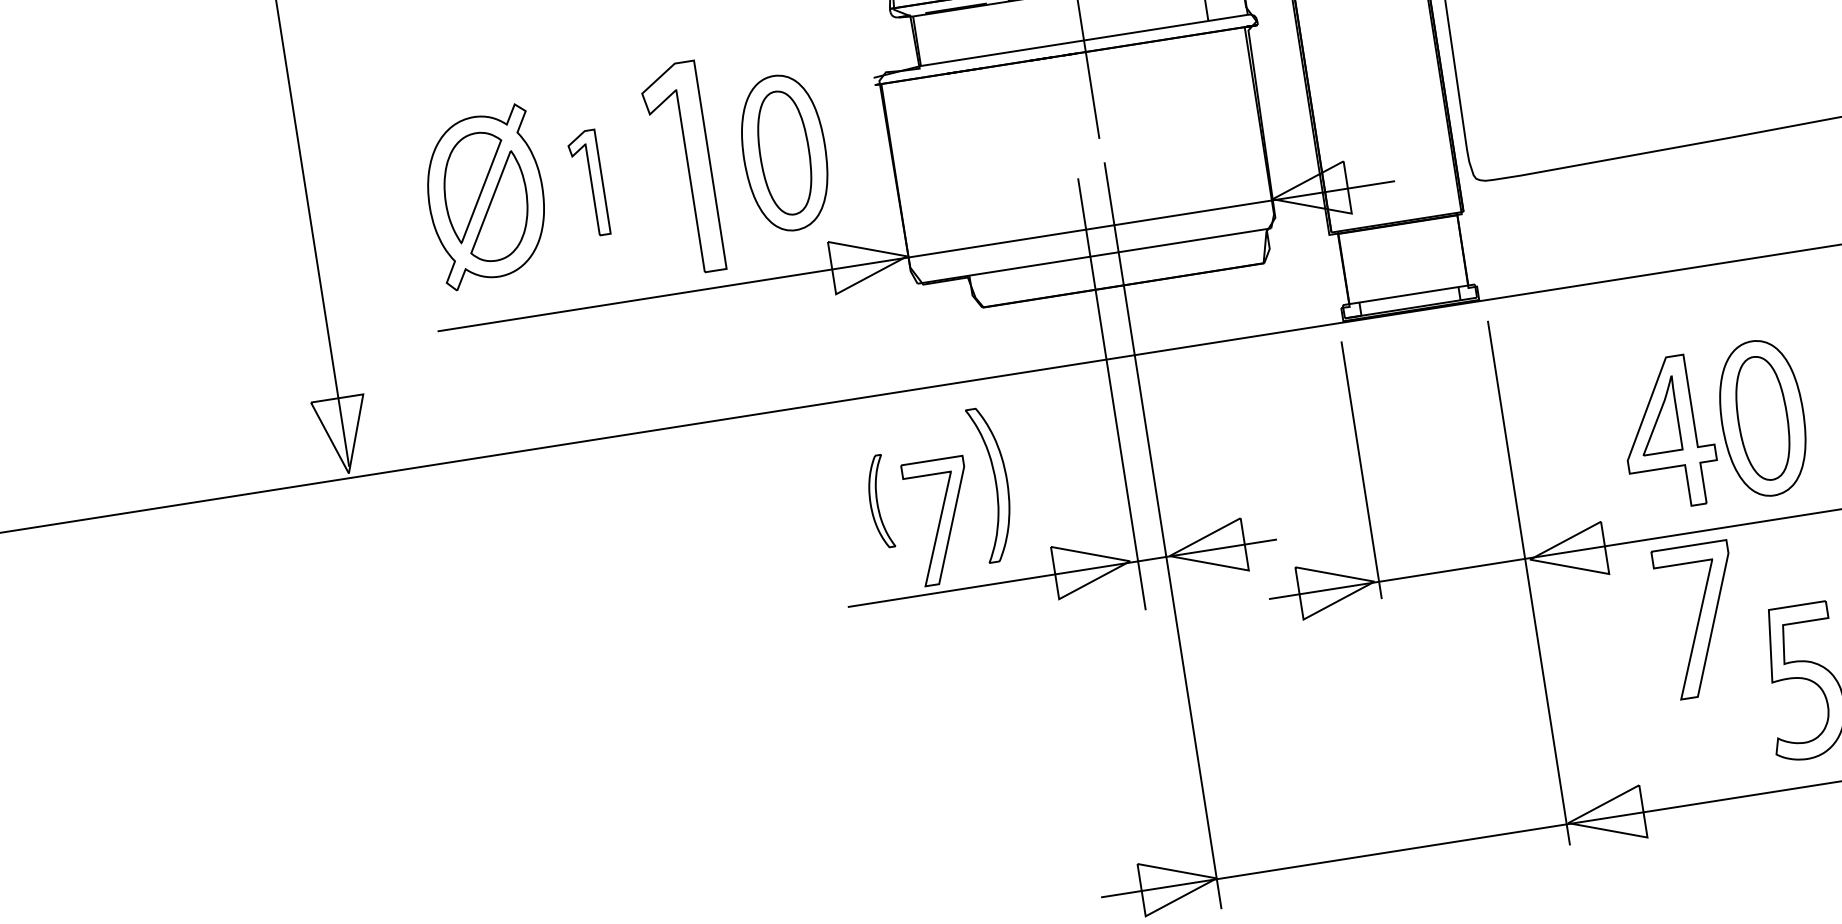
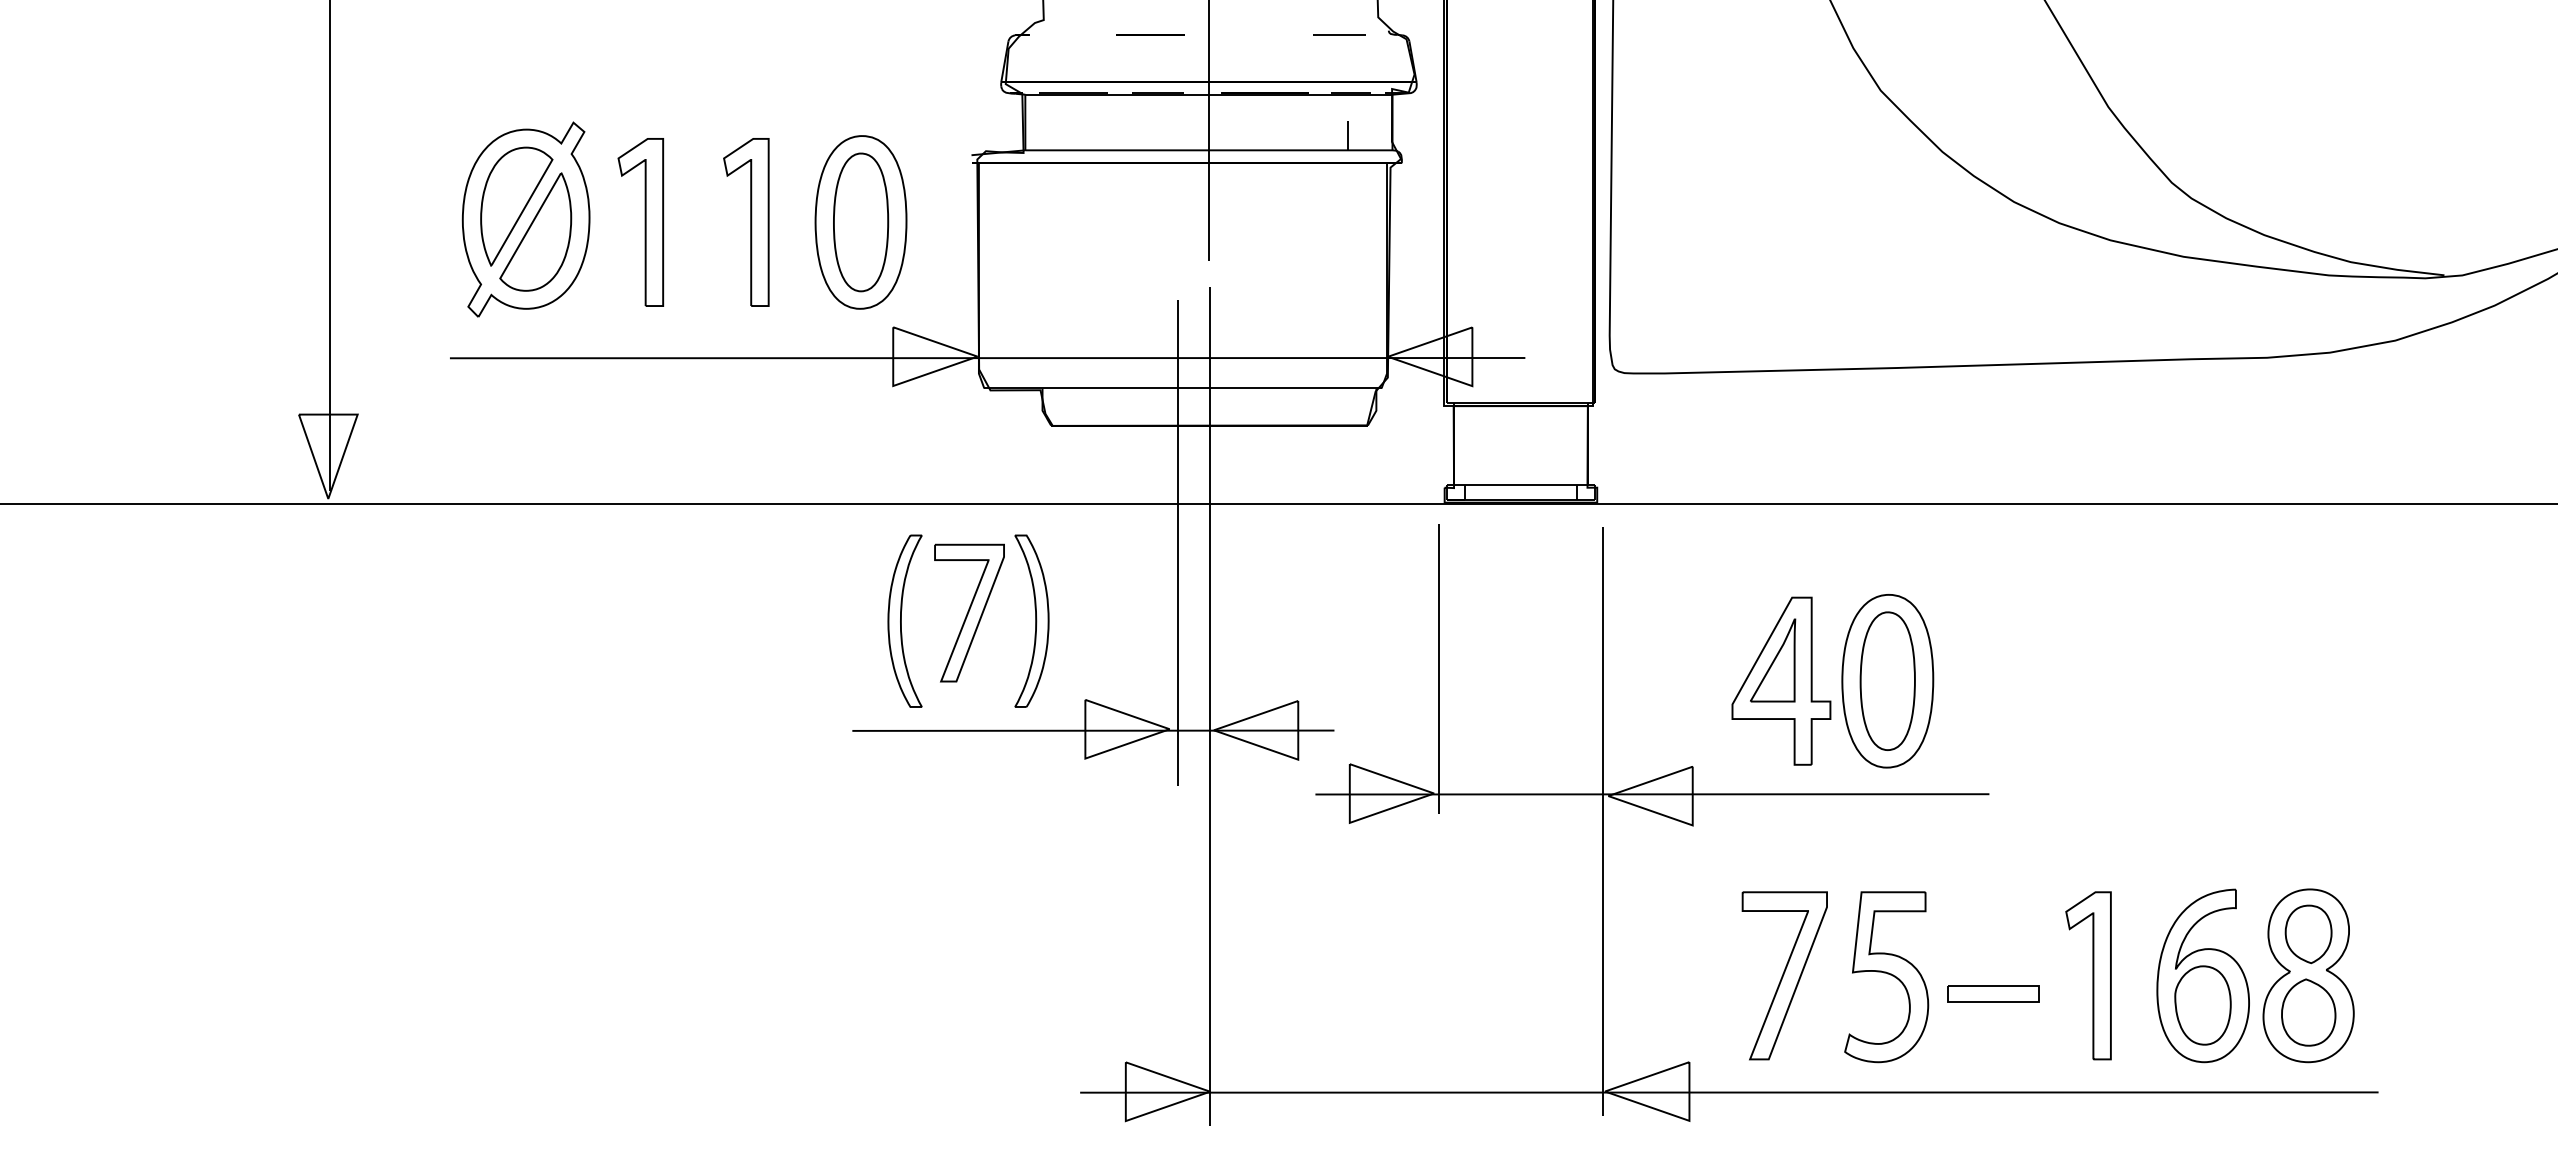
part: (682, 169) -> (746, 222), size x0.71
part: (588, 183) -> (640, 222), size x1.43
part: (878, 501) -> (904, 620), size x1.67
part: (941, 520) -> (969, 612), moved
part: (1700, 620) -> (1784, 975), moved

